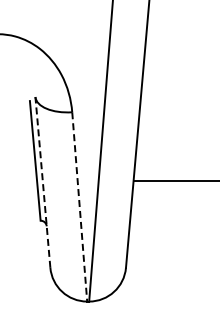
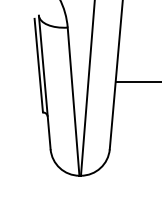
line: (42, 182) -> (44, 82), dashed -> solid
line: (79, 206) -> (73, 101), dashed -> solid

